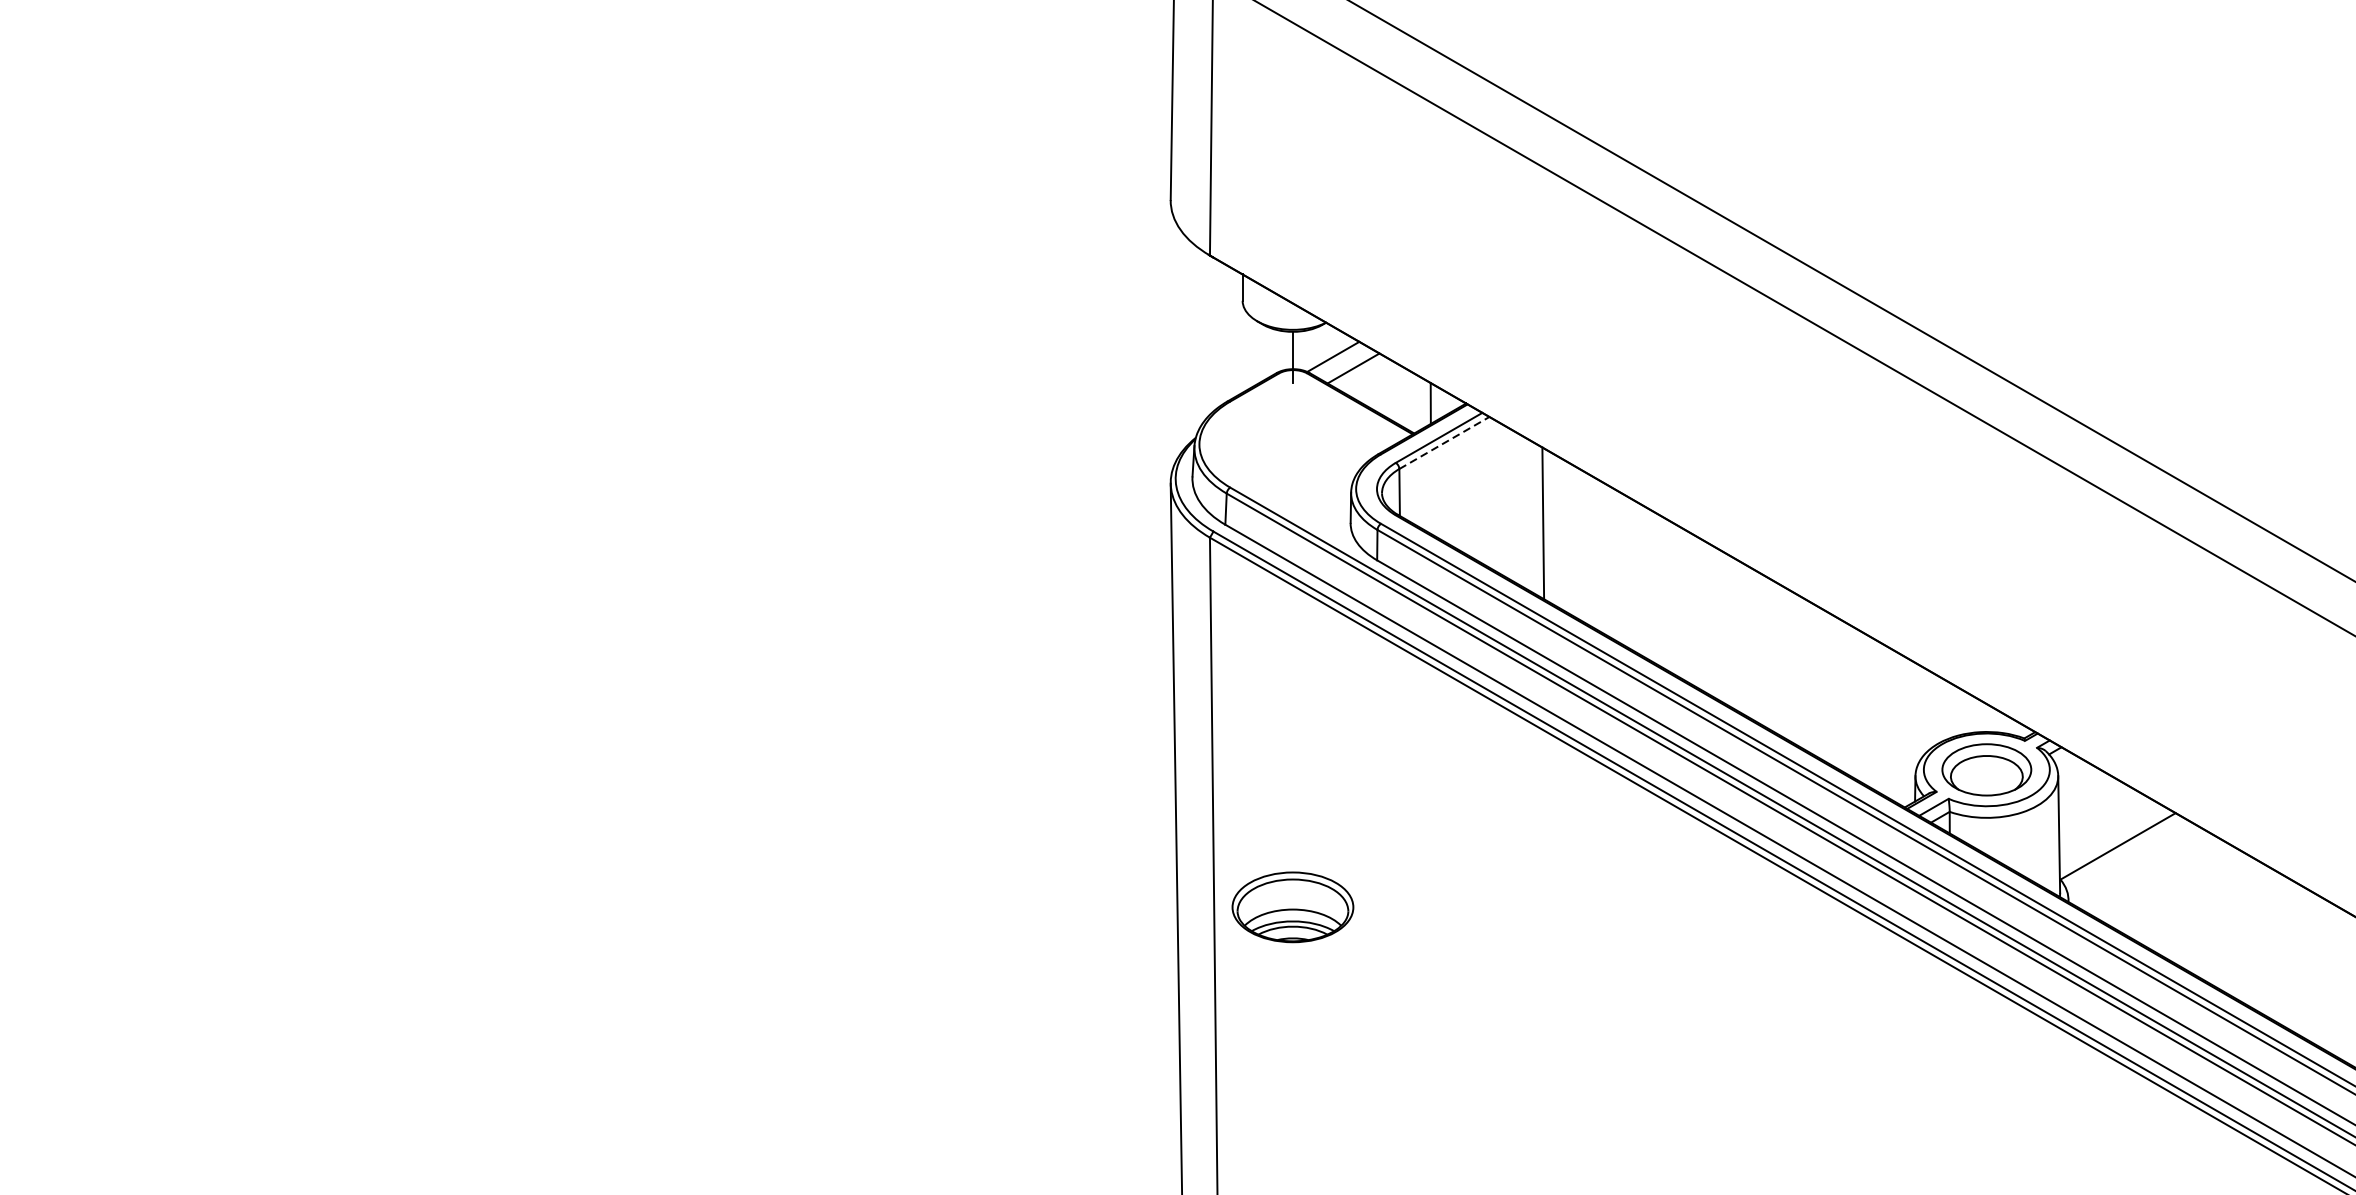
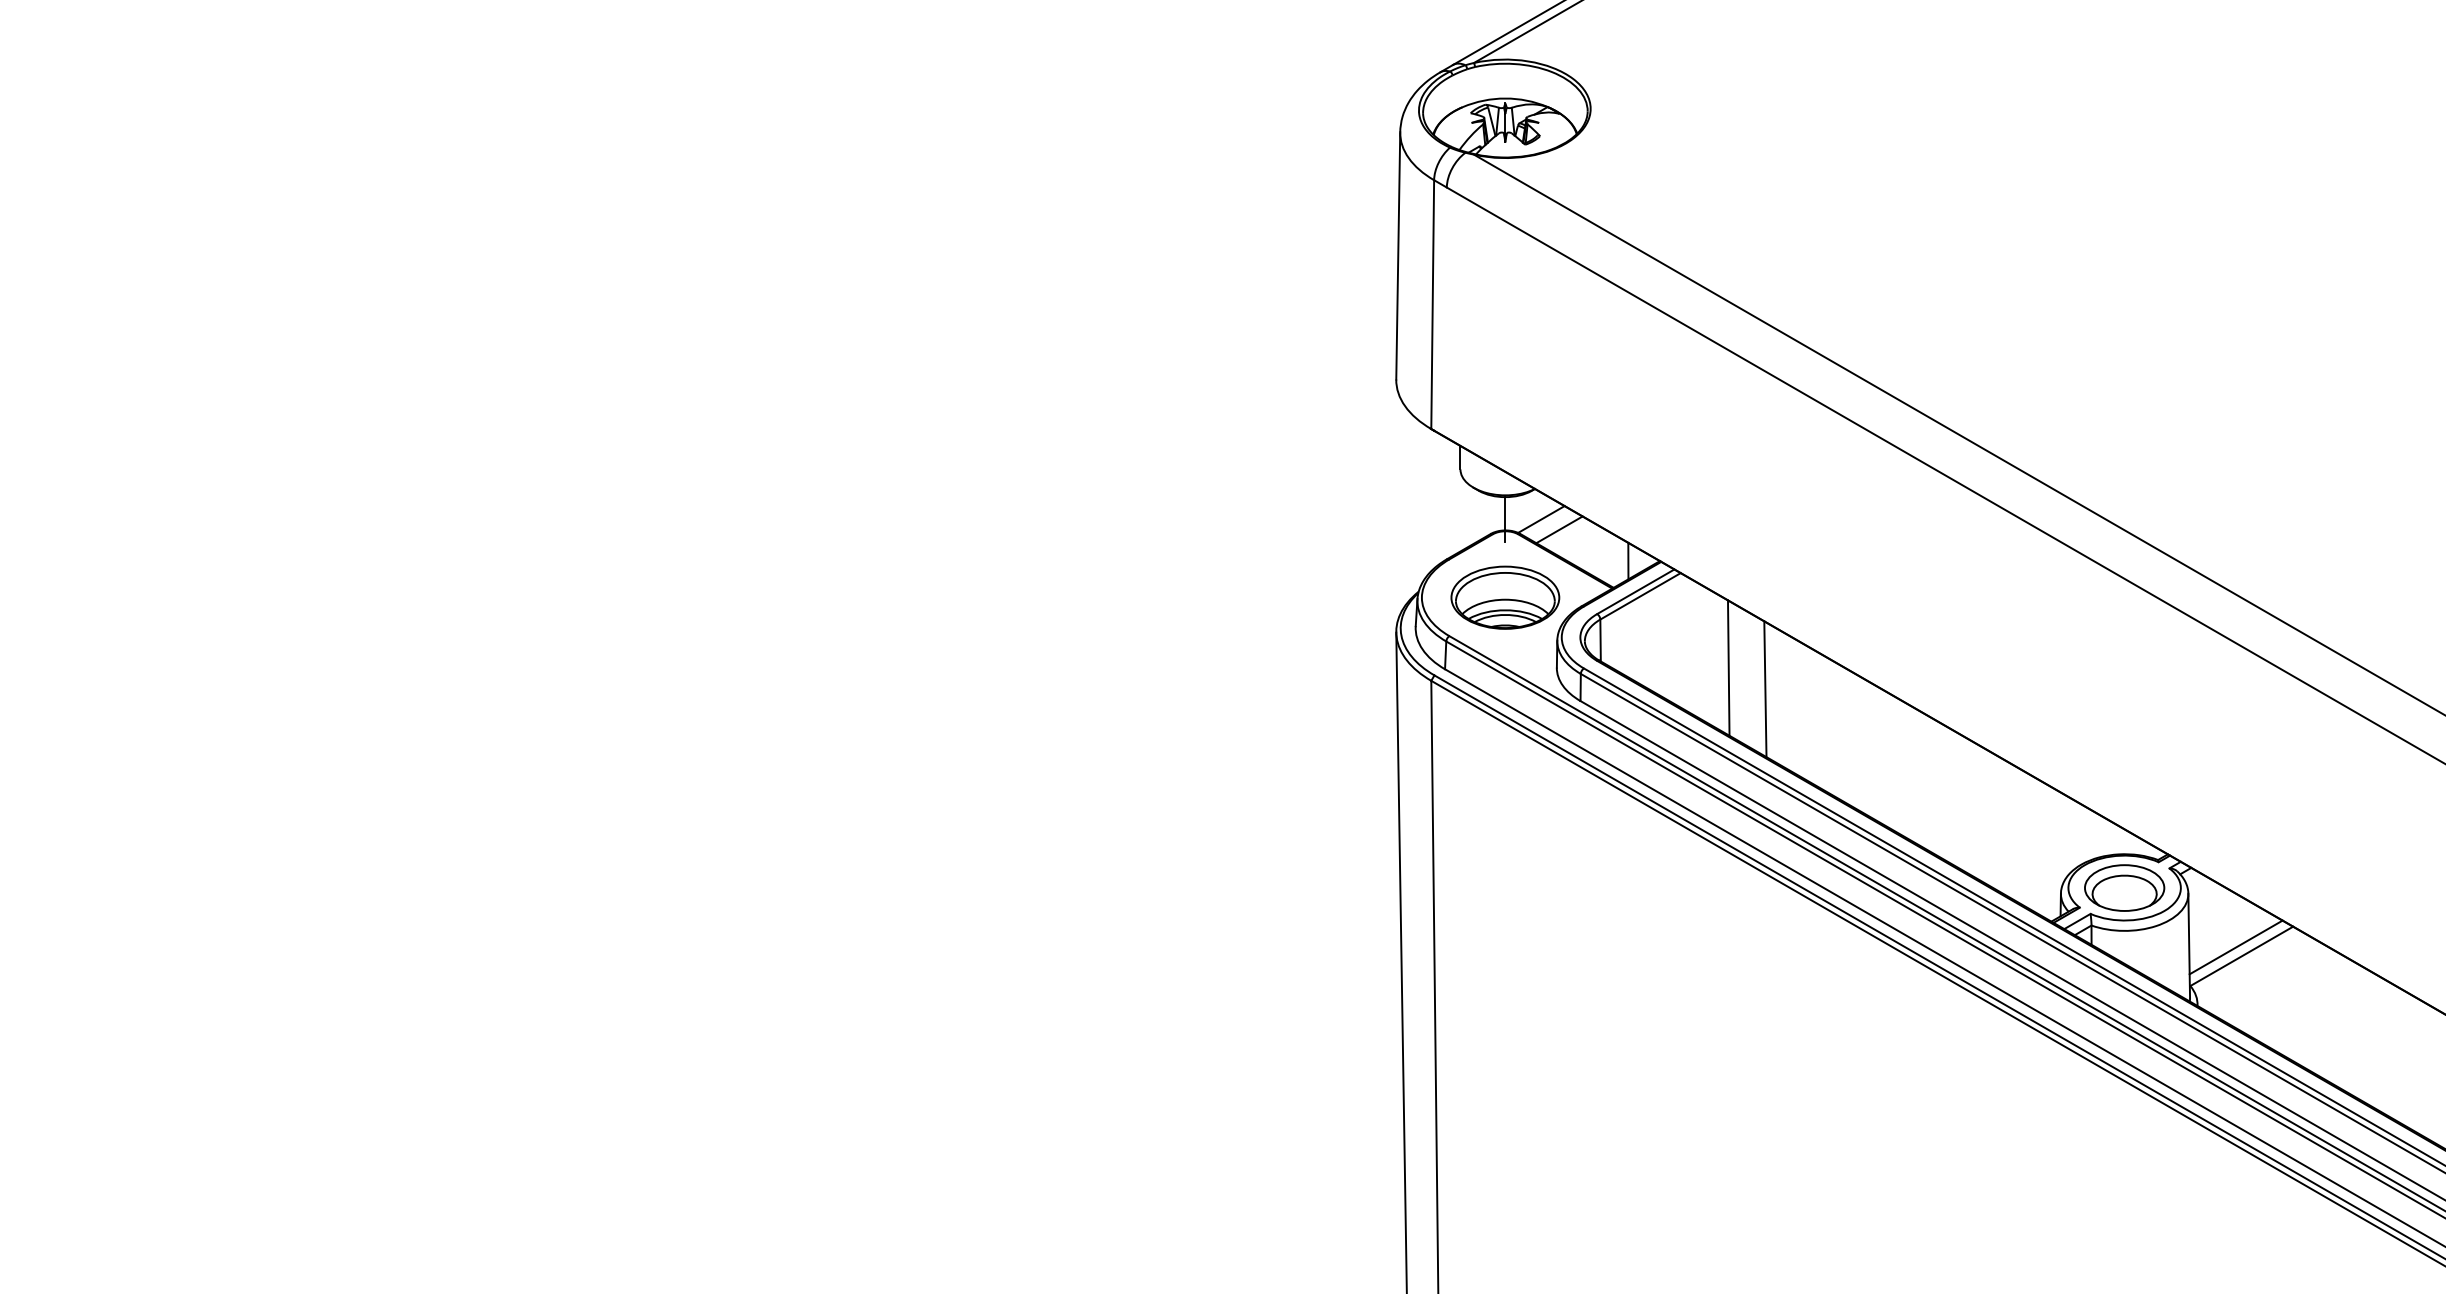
line: (1444, 443) -> (1640, 596), dashed -> solid
line: (1584, 547) -> (1765, 689), added
line: (2111, 836) -> (2235, 947), added
part: (1293, 907) -> (1505, 597), moved

